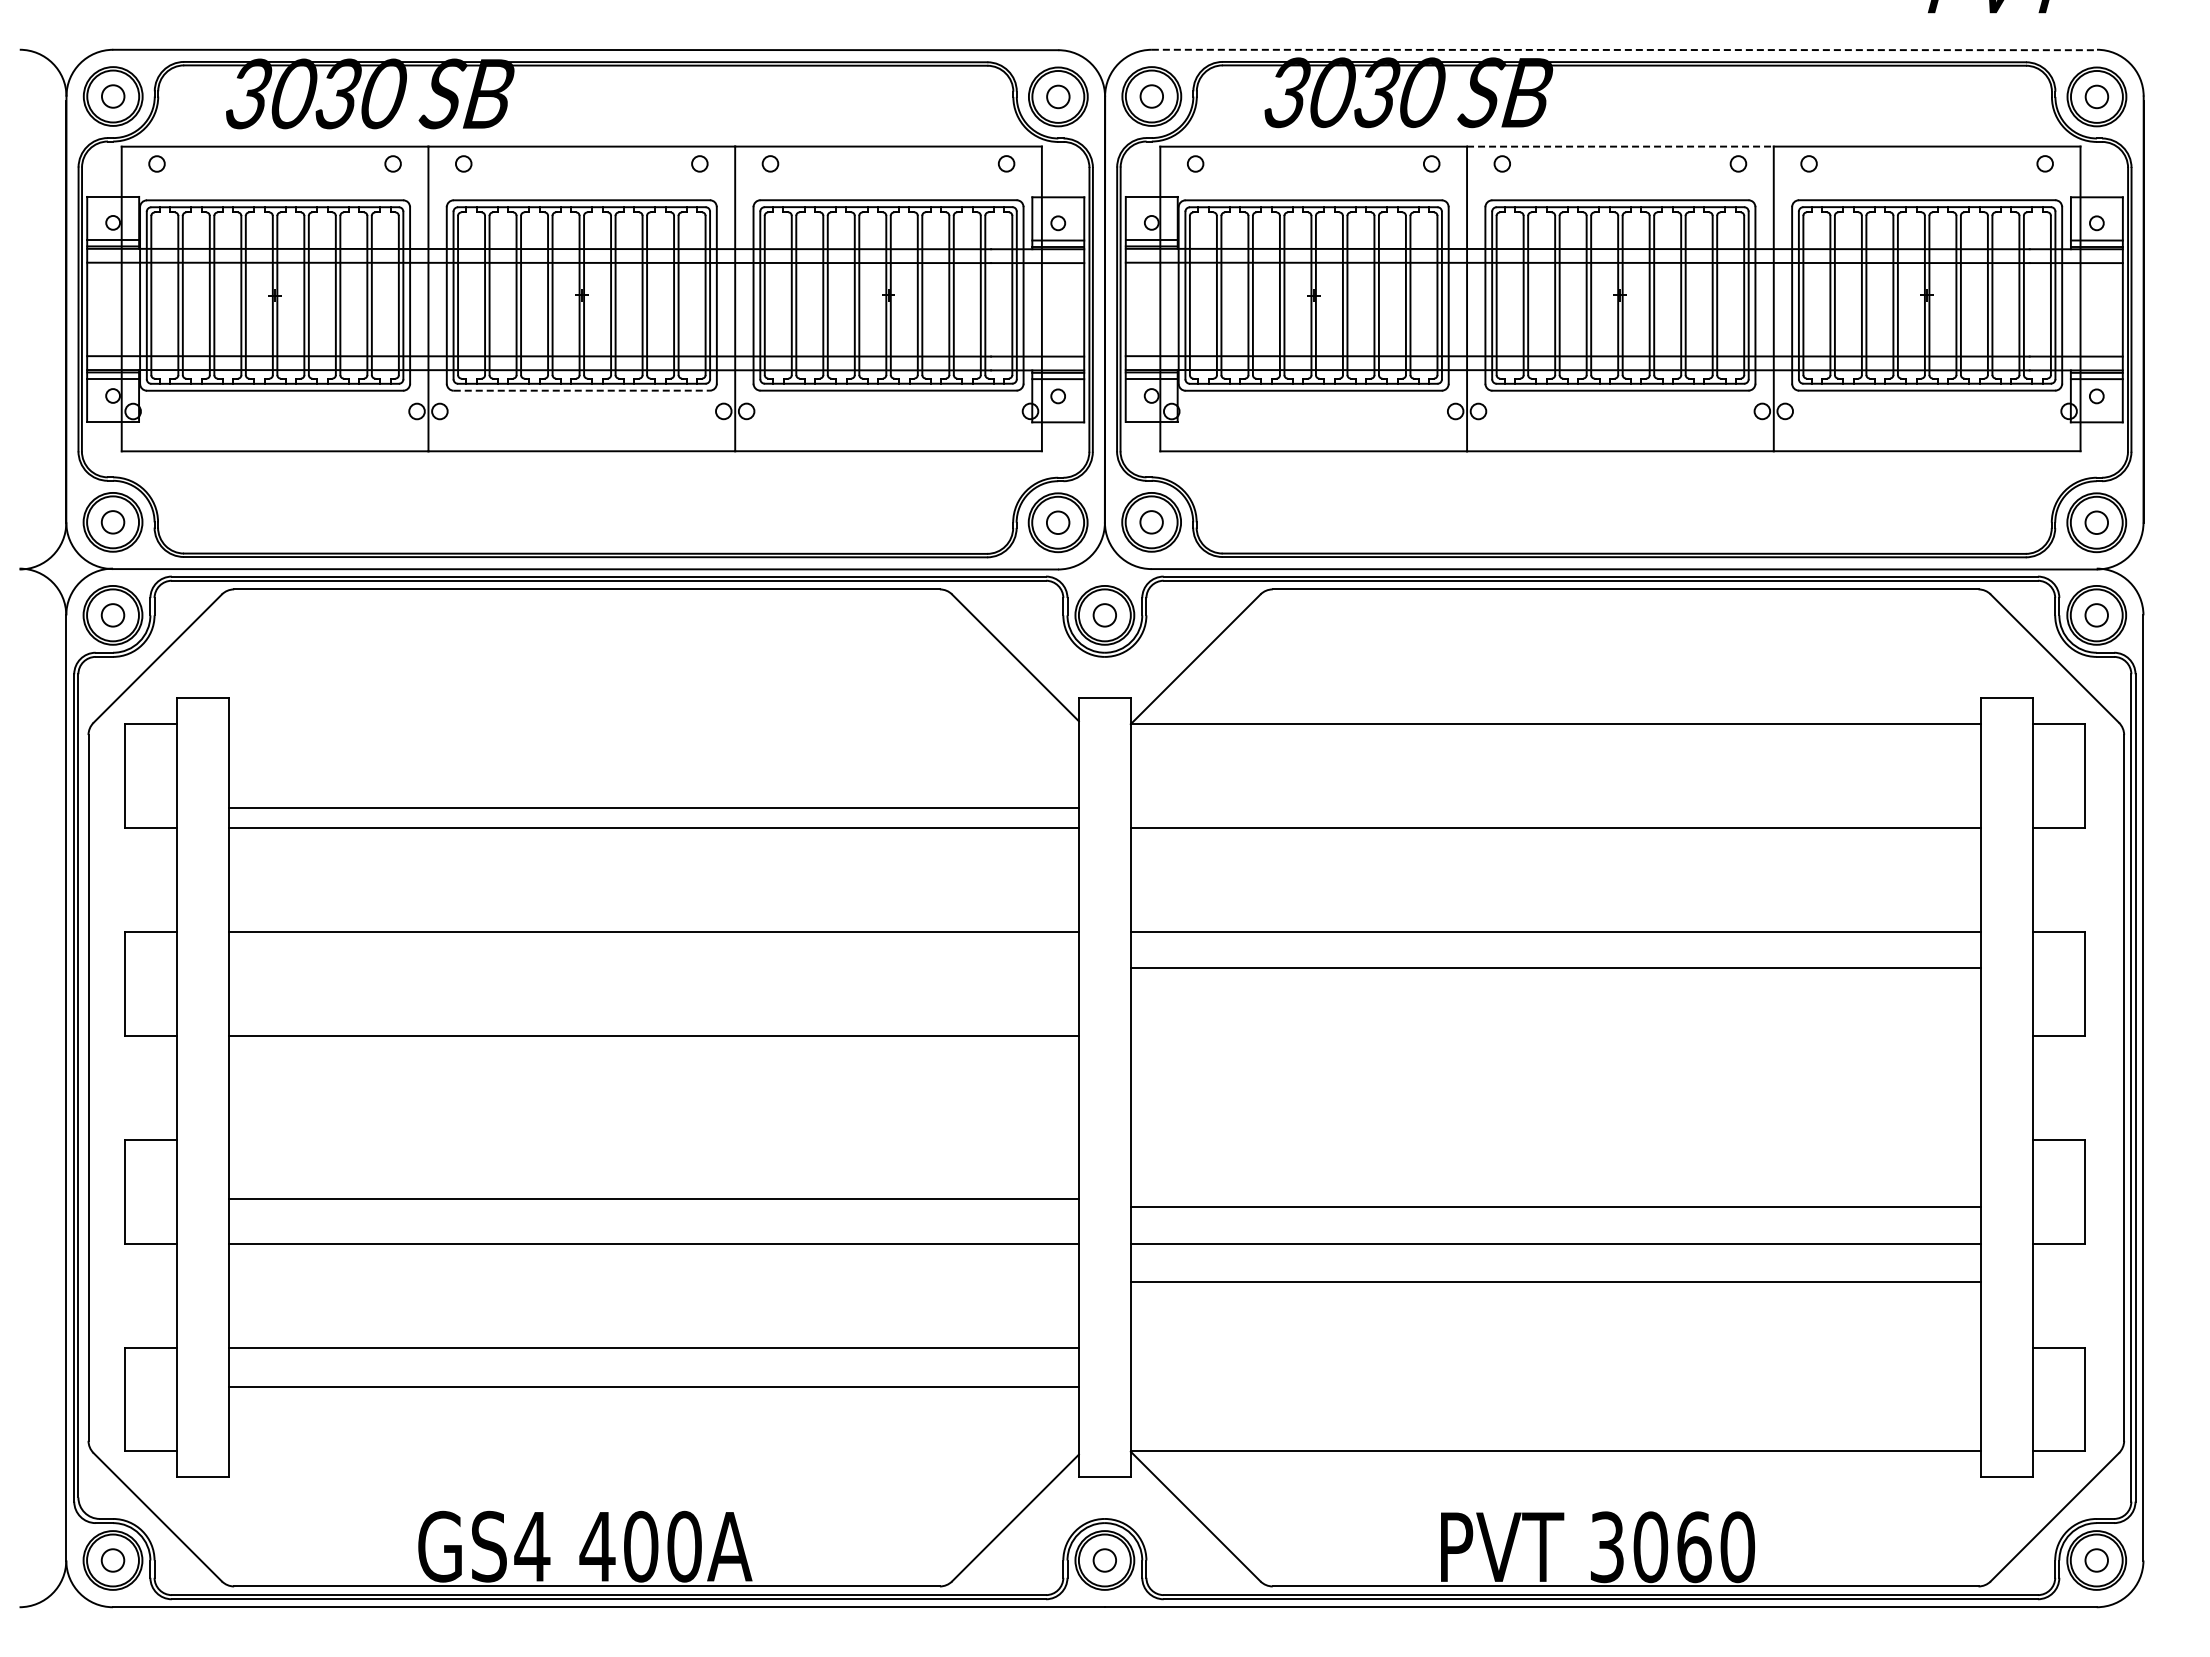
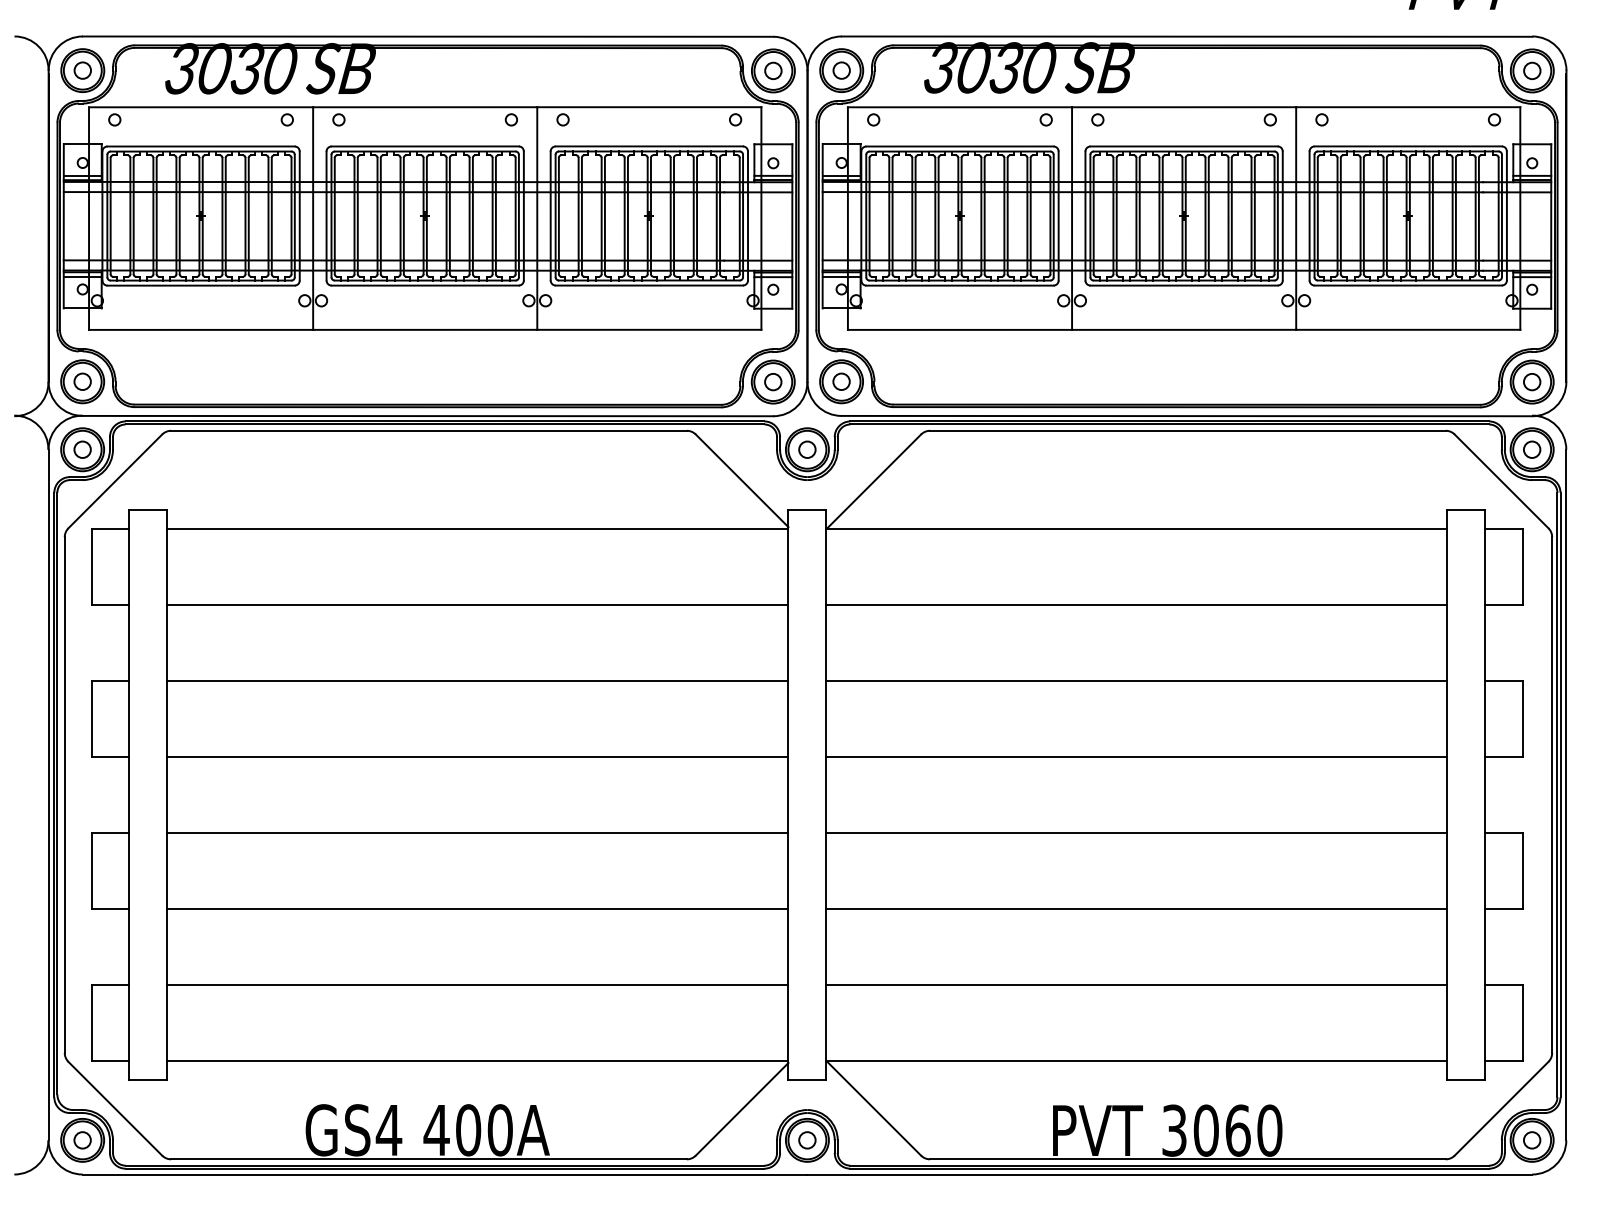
line: (1624, 50) -> (1187, 37), dashed -> solid
line: (1620, 146) -> (1184, 107), dashed -> solid
line: (582, 390) -> (425, 285), dashed -> solid
line: (653, 808) -> (477, 529), moved
line: (1555, 968) -> (1136, 757), moved
line: (653, 1198) -> (477, 832), moved
line: (1555, 1206) -> (1136, 832), moved
line: (1555, 1281) -> (1136, 984), moved
line: (653, 1387) -> (477, 1060), moved

